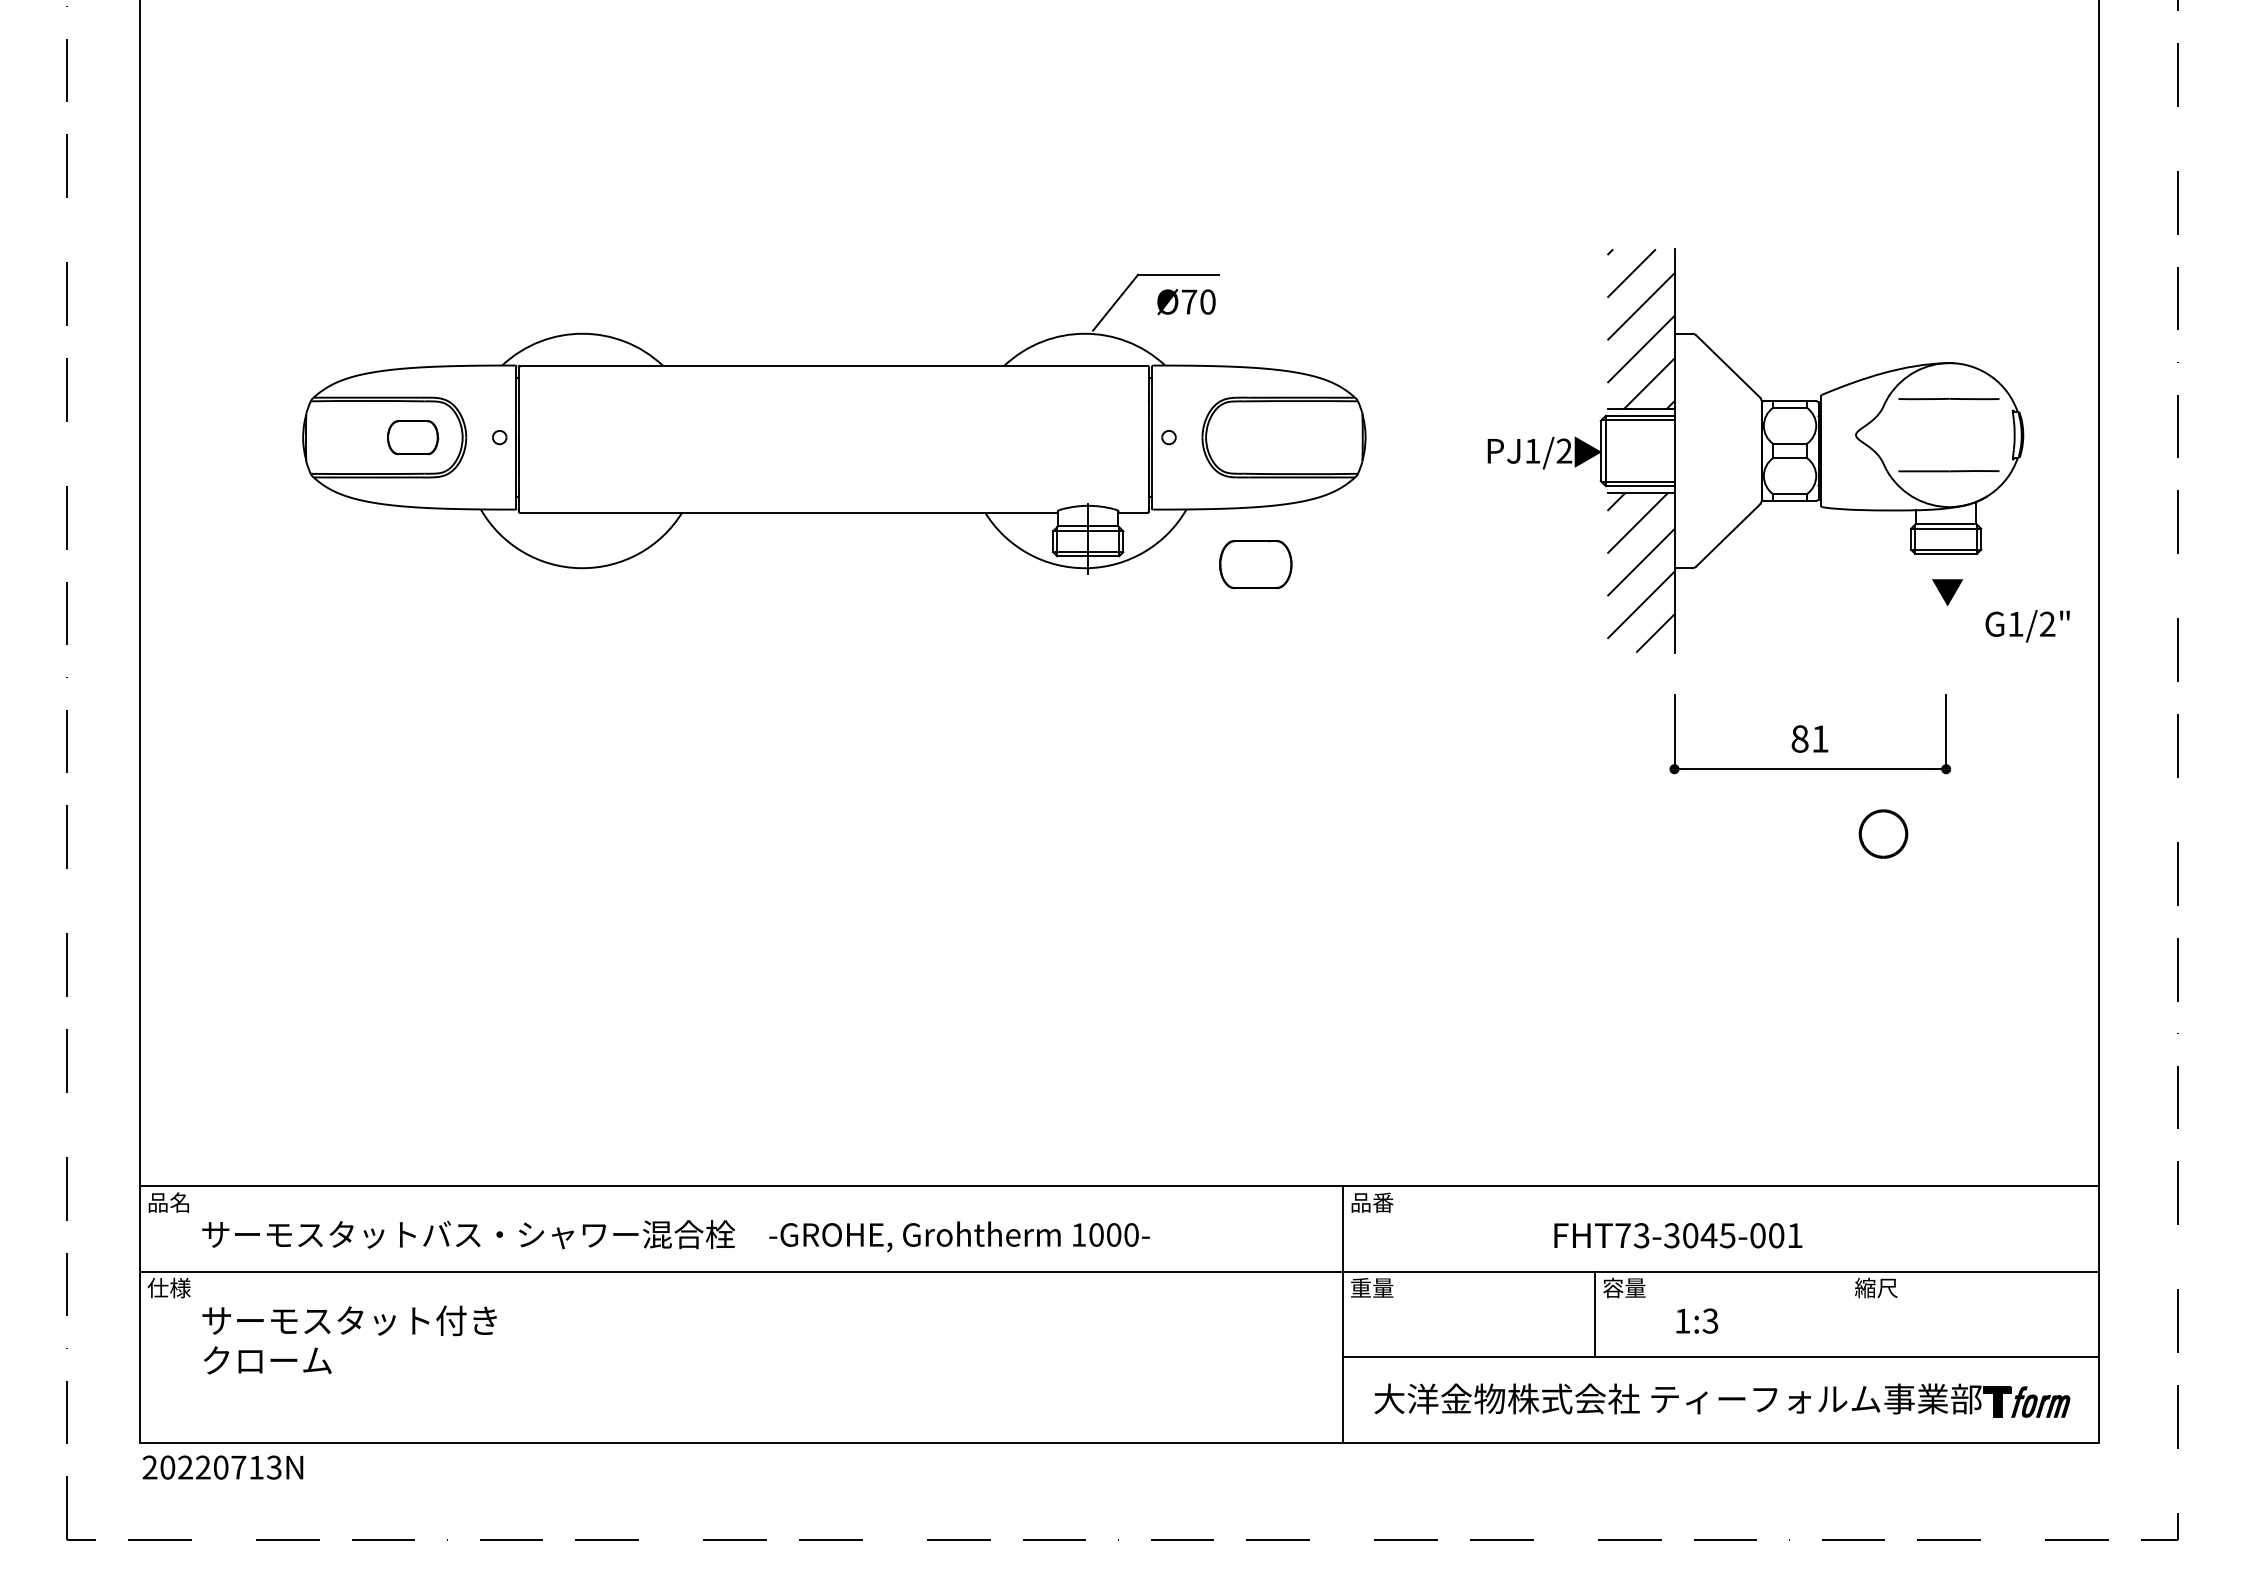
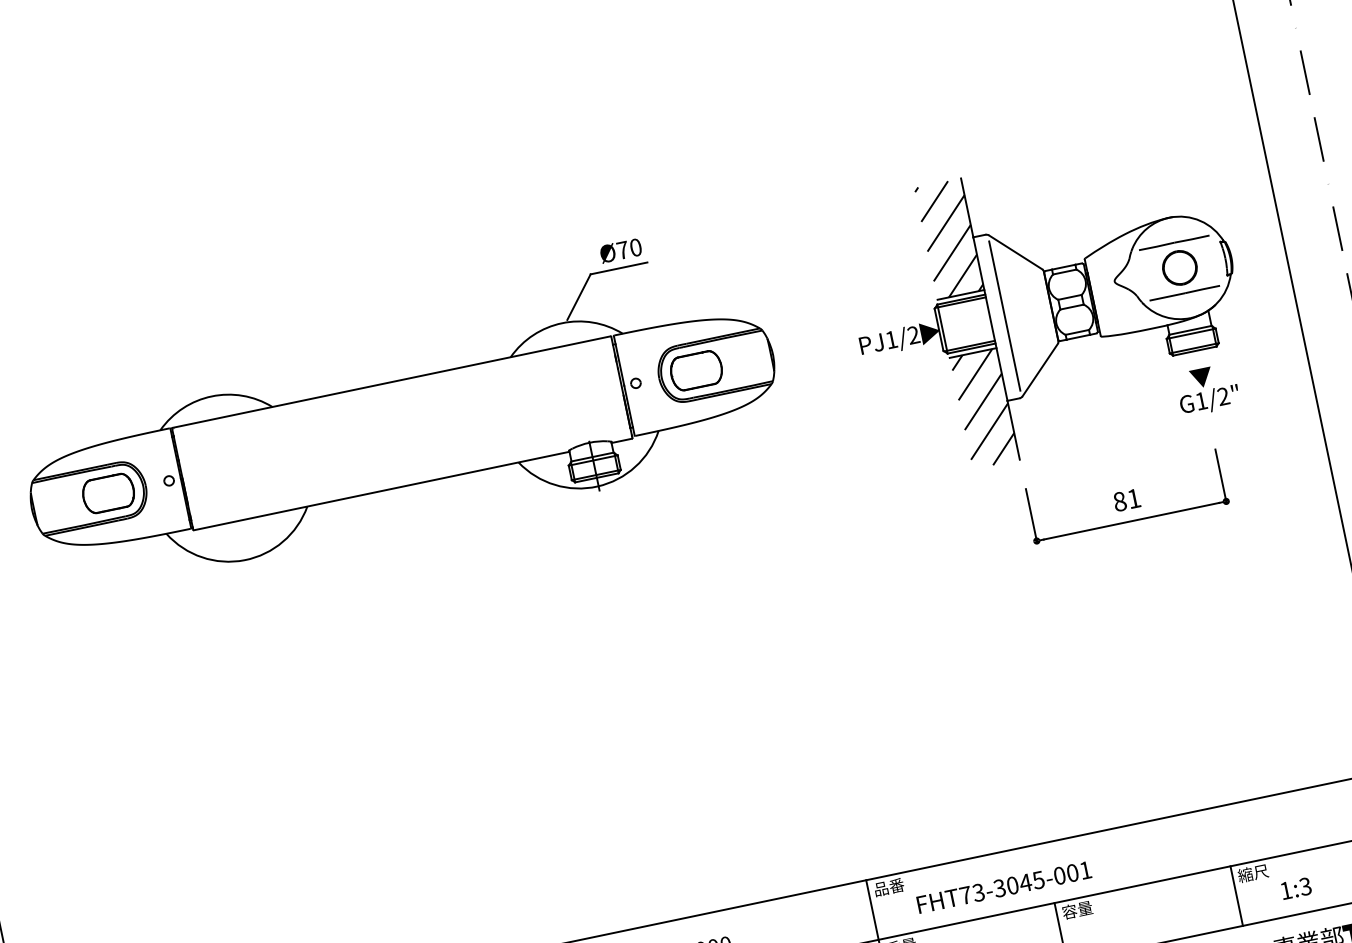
text: (1186, 302) -> (621, 251), moved
part: (412, 437) -> (108, 493), size x1.43
line: (1695, 450) -> (1005, 315), added
part: (1255, 564) -> (696, 370), moved
text: (2027, 626) -> (1209, 400), moved
part: (1883, 833) -> (1179, 267), moved
text: (1678, 1235) -> (1004, 887), moved
line: (1847, 1314) -> (1236, 896), added
text: (1697, 1320) -> (1296, 888), moved

